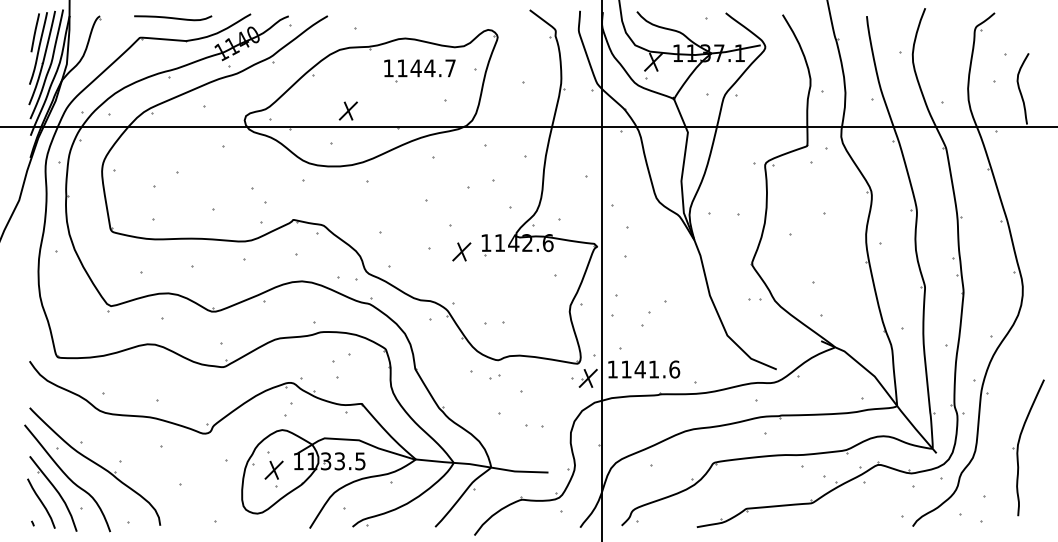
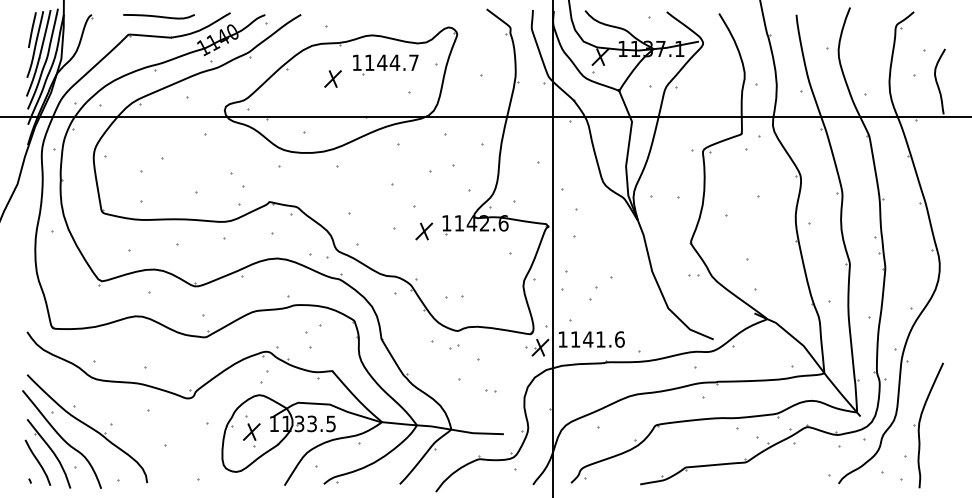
part: (347, 110) -> (332, 78), moved
part: (533, 424) -> (490, 390), size x0.62
part: (1019, 446) -> (920, 424), moved

